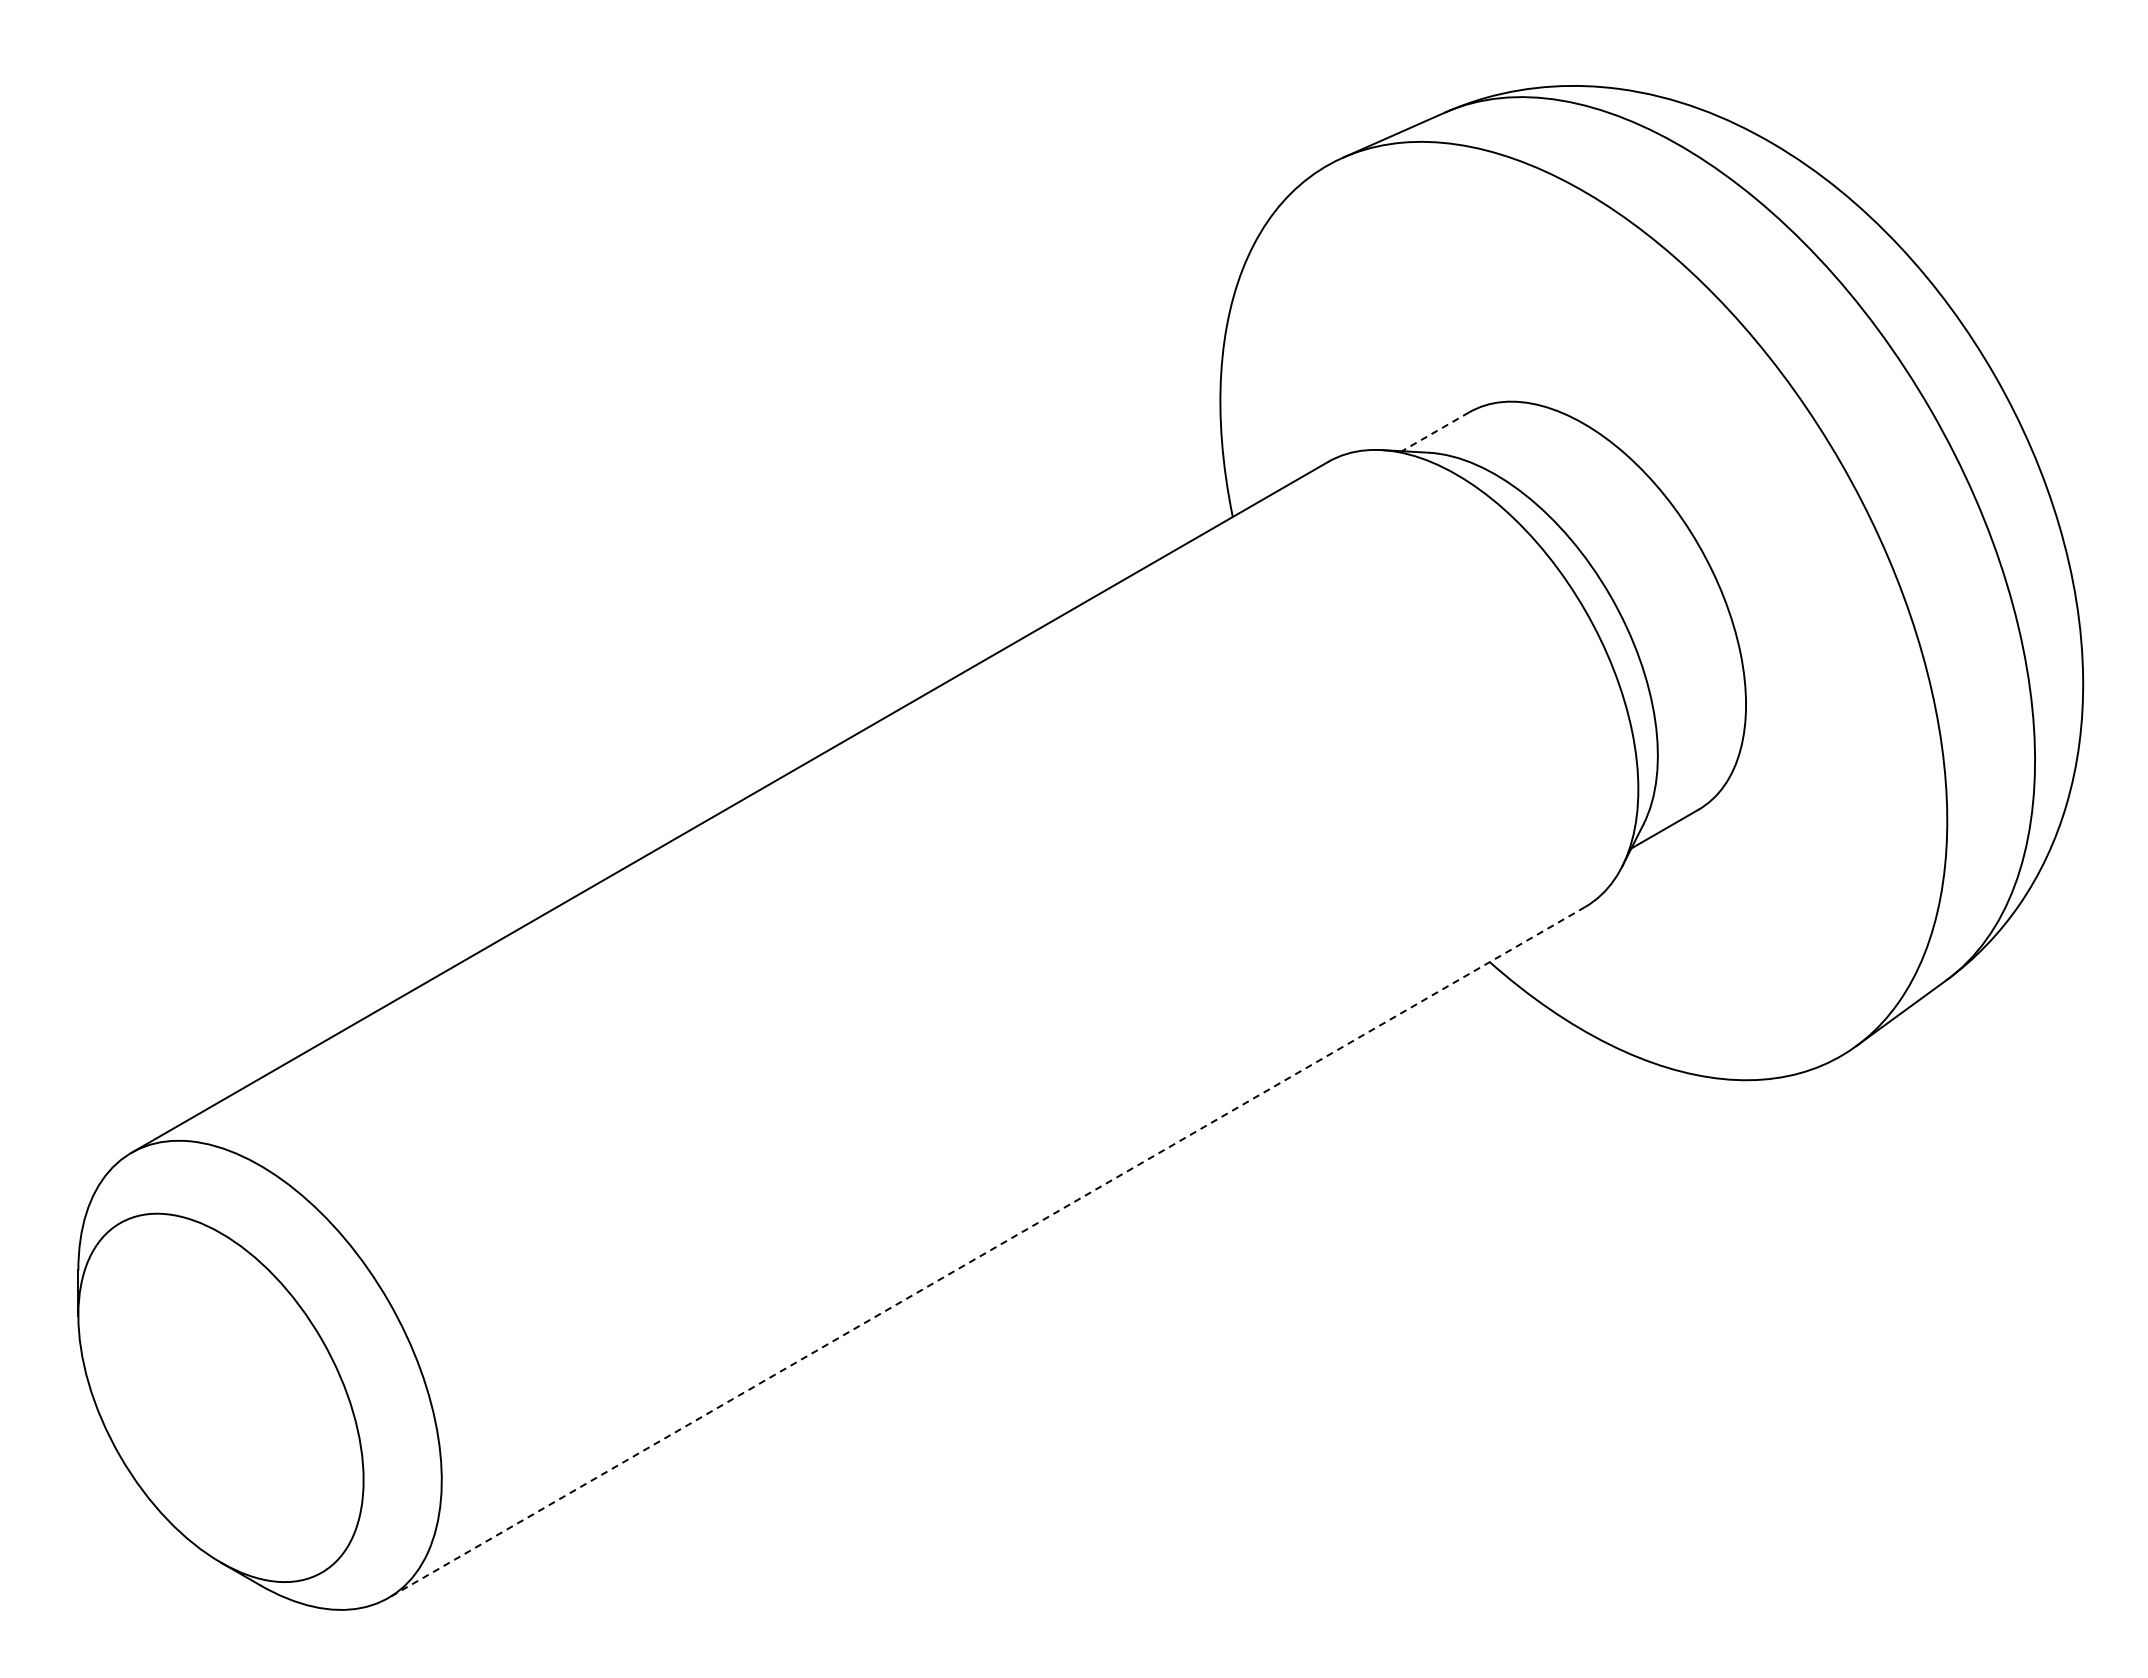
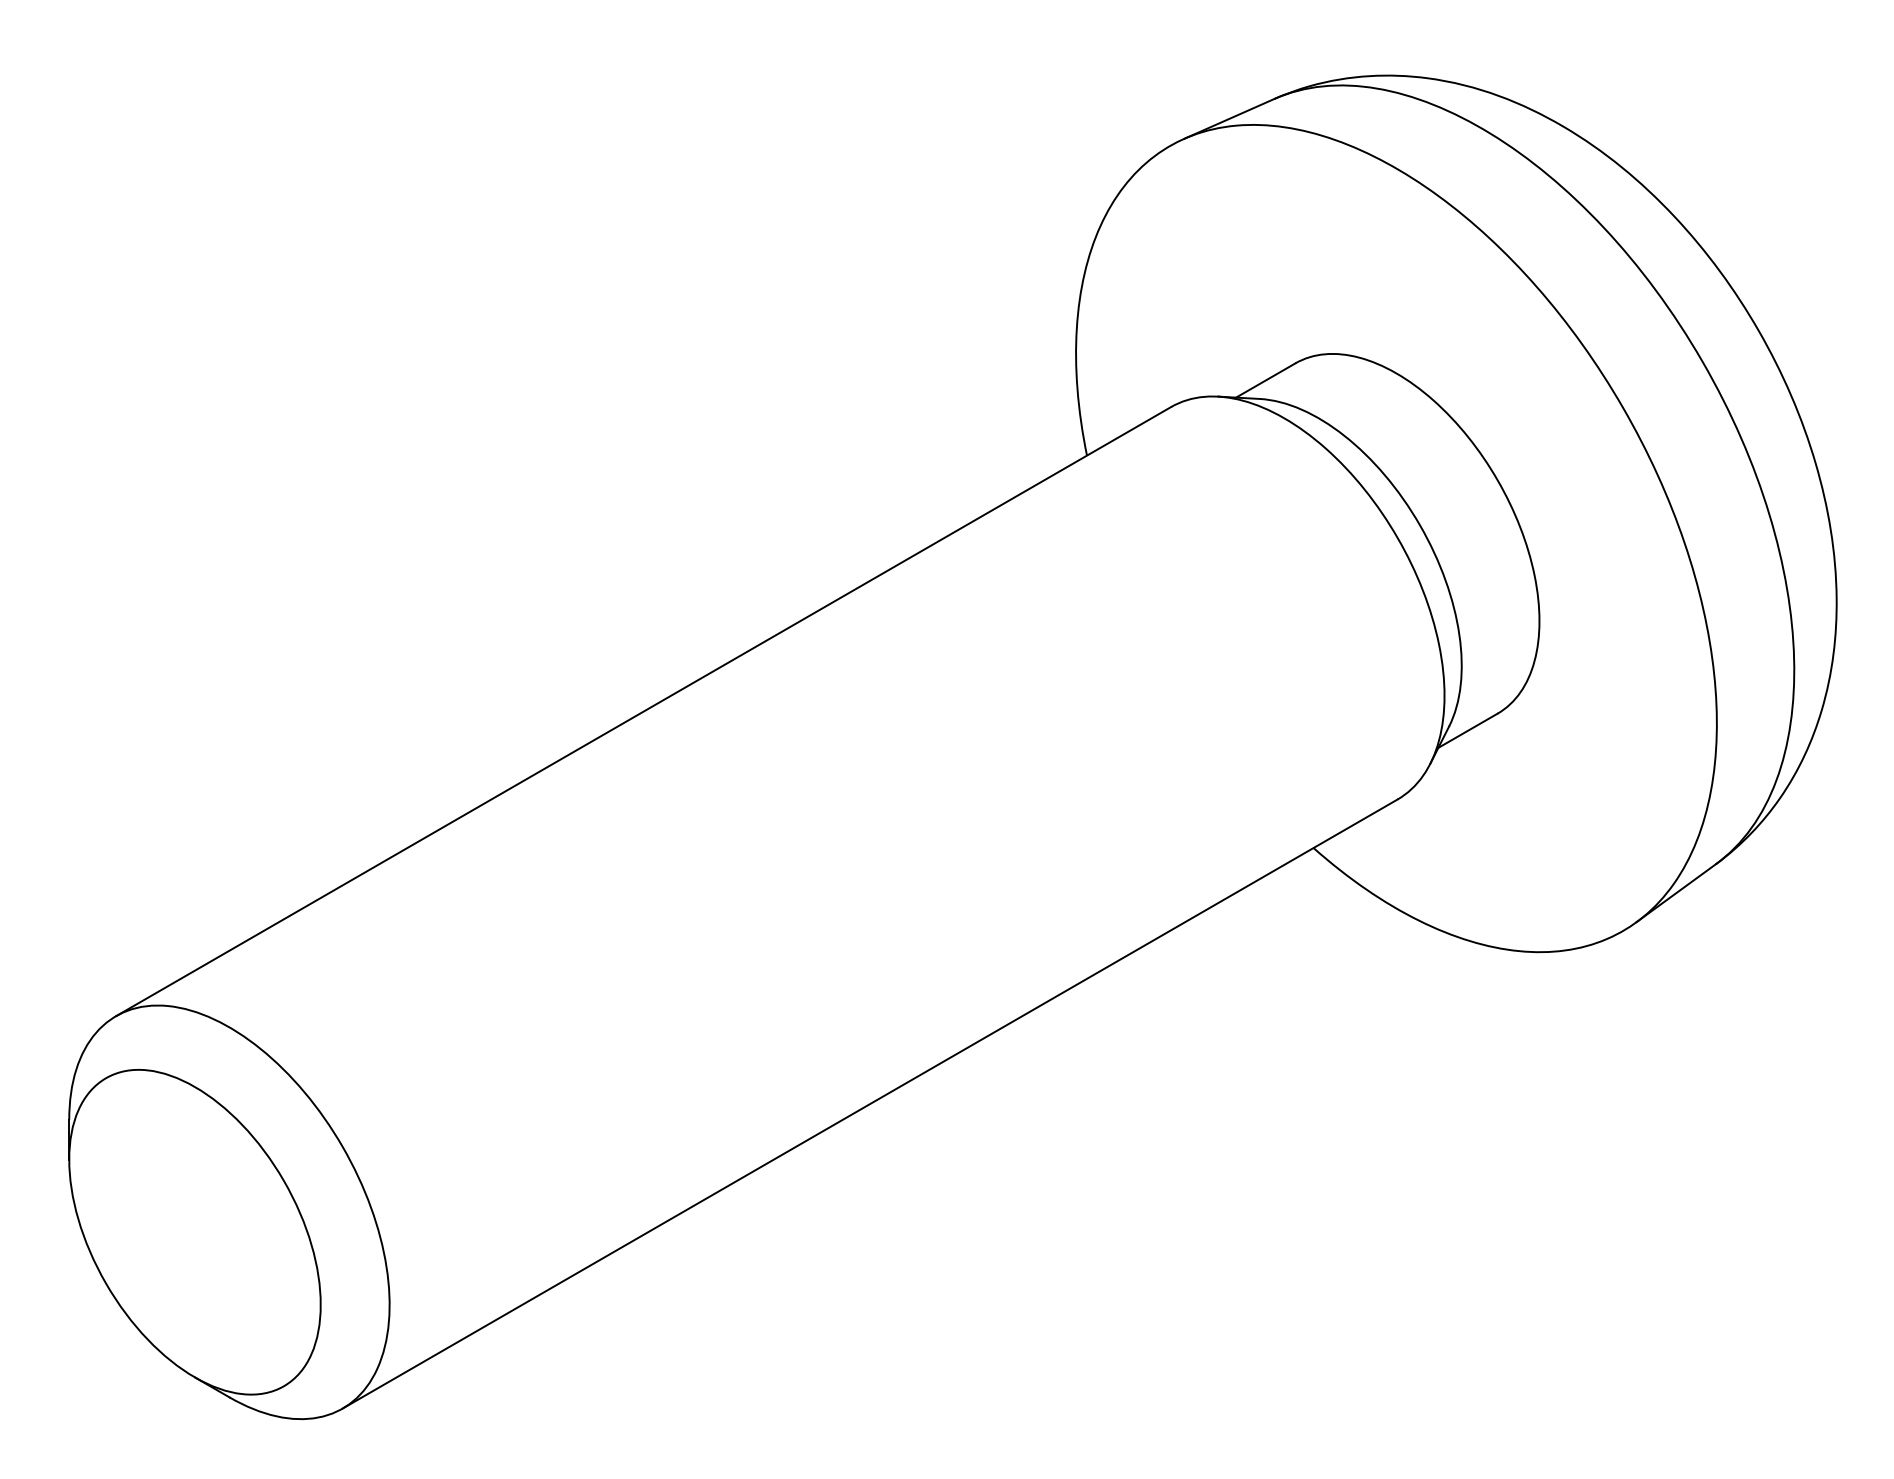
line: (1435, 431) -> (1265, 380), dashed -> solid
line: (986, 1252) -> (869, 1104), dashed -> solid

